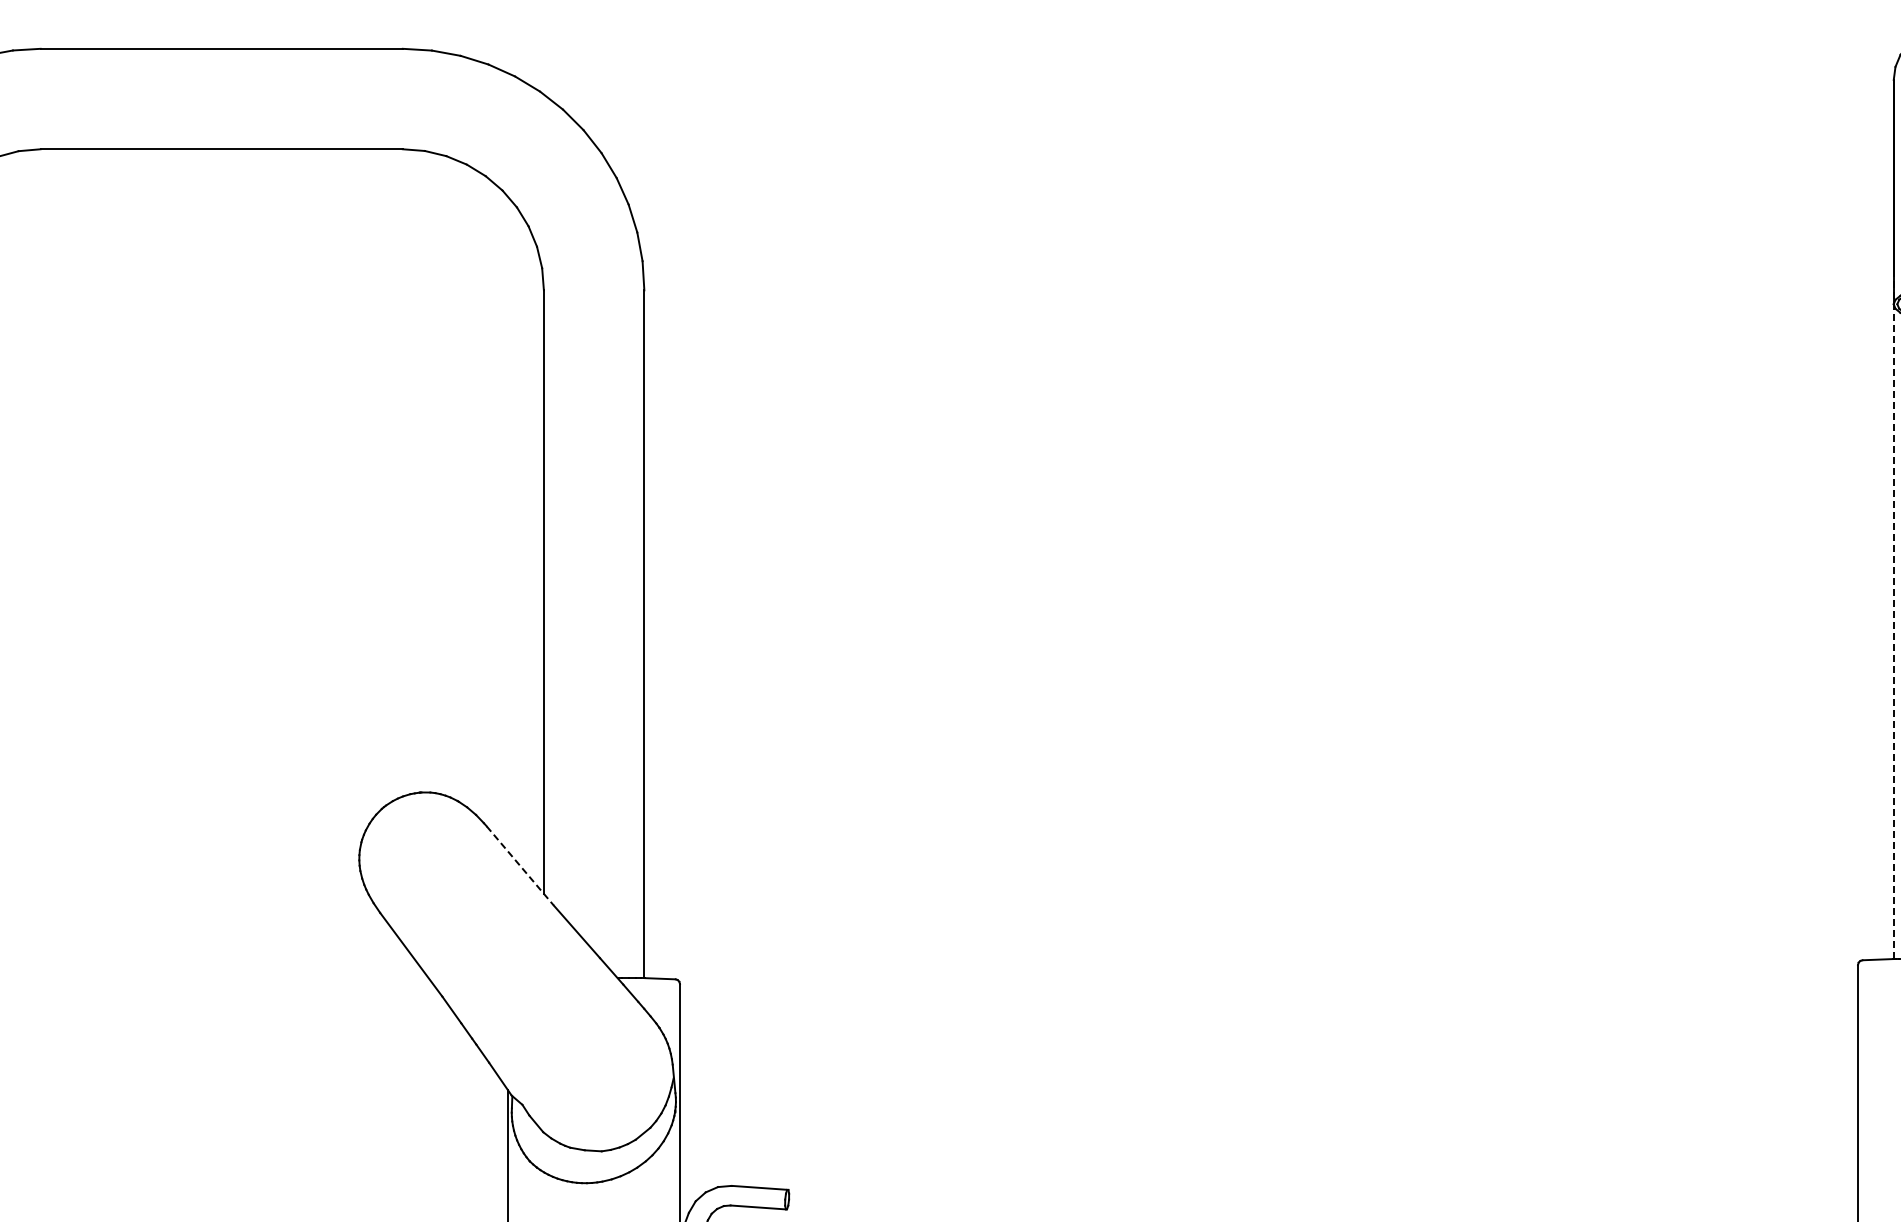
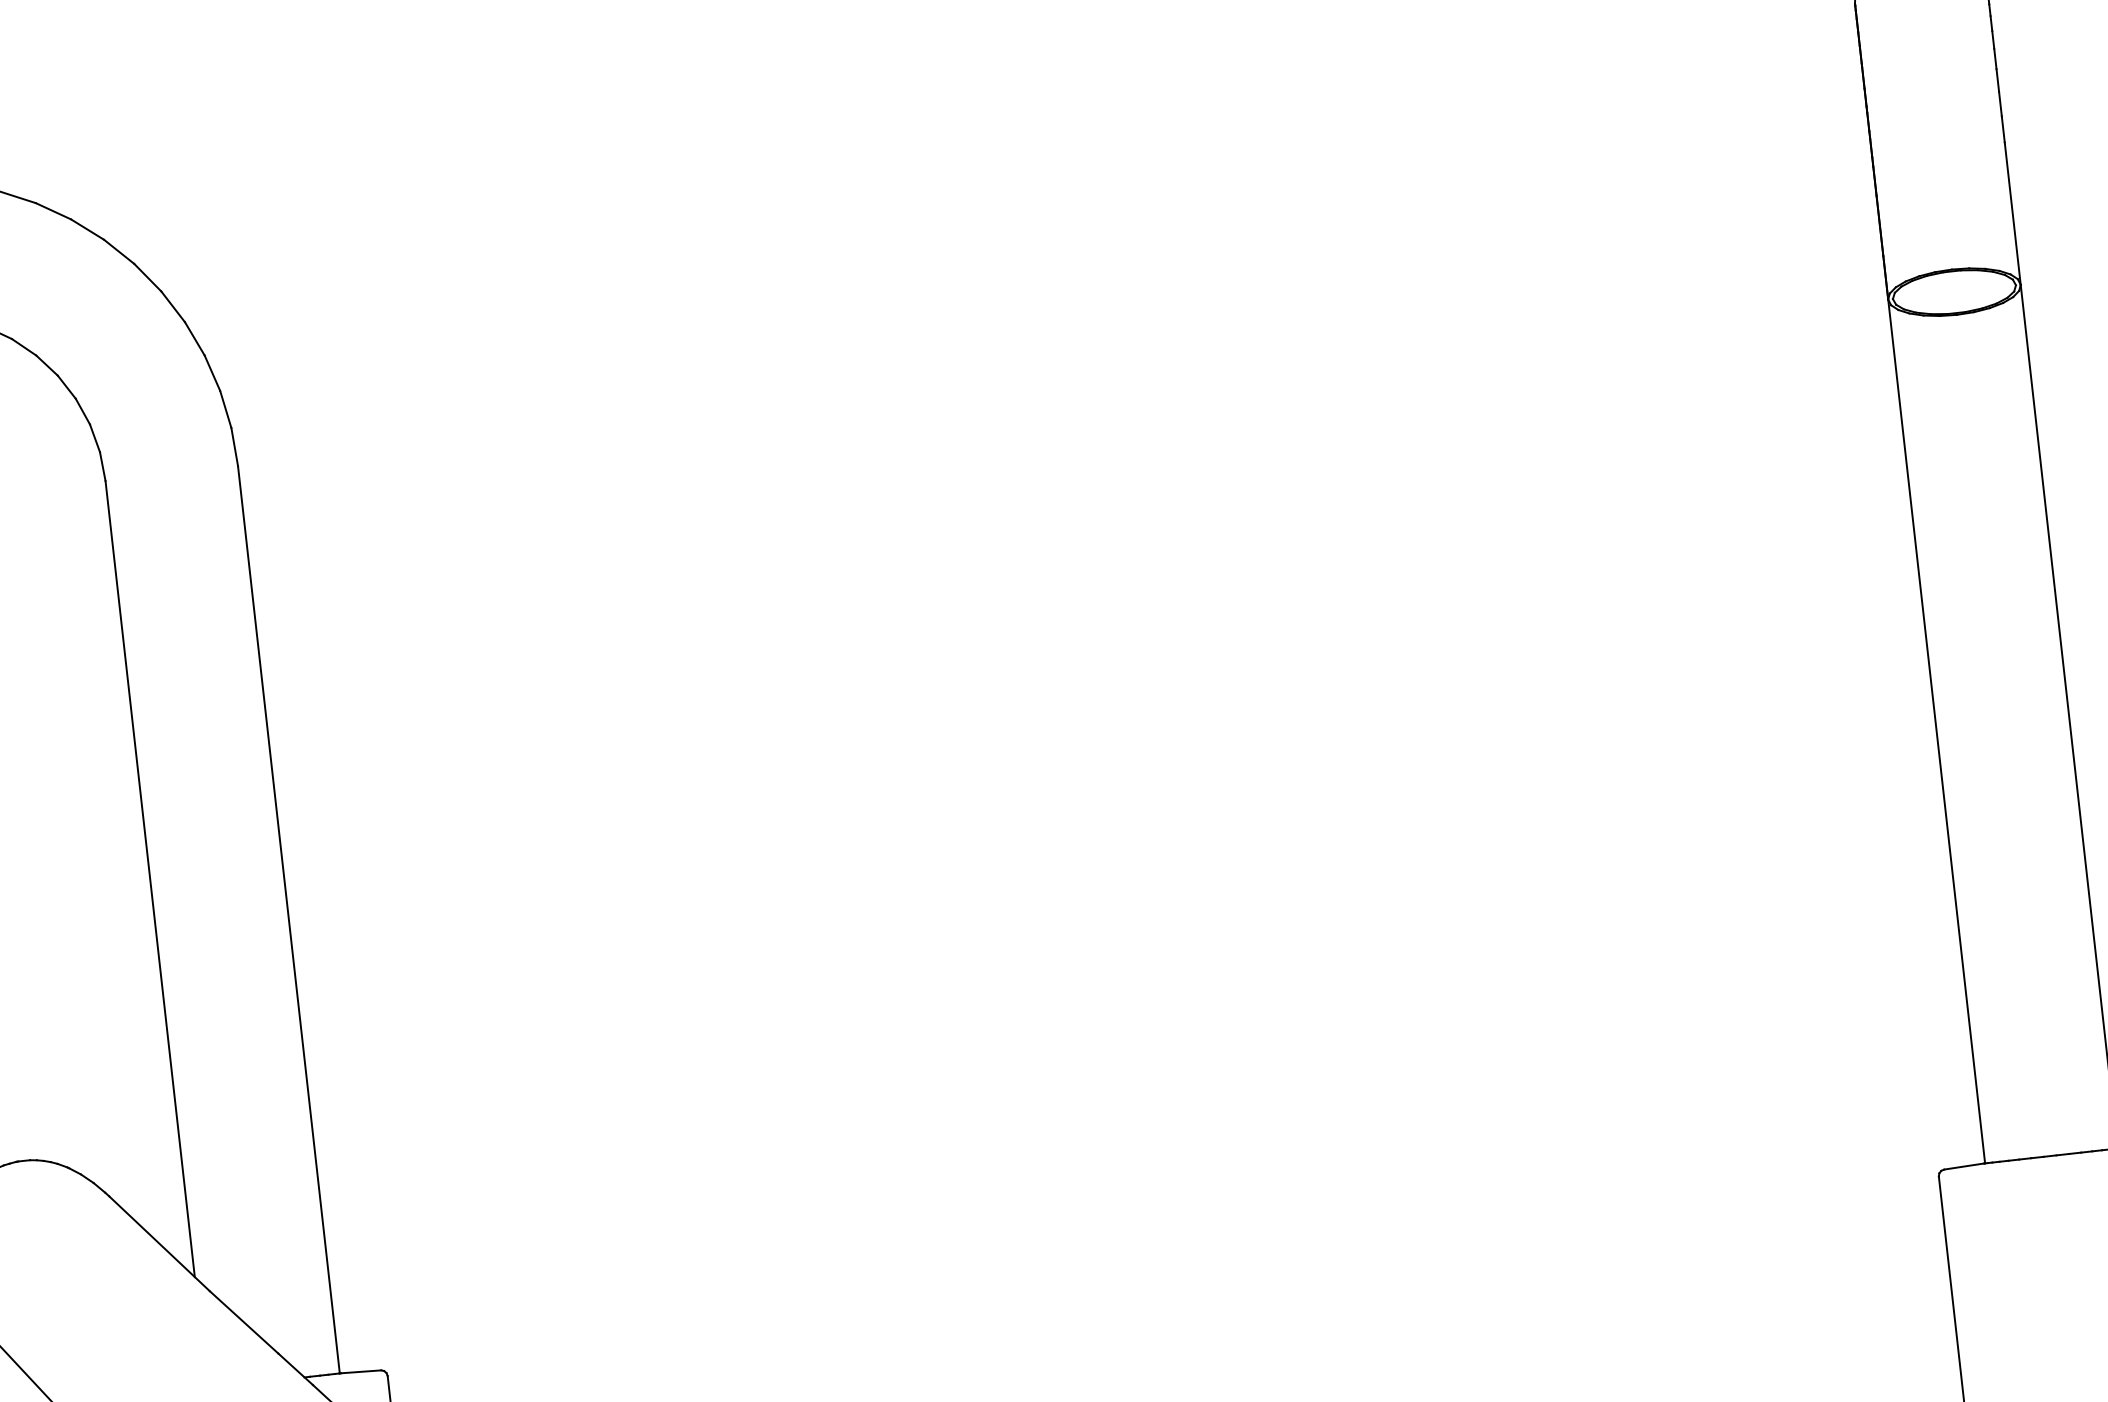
line: (1893, 615) -> (1933, 710), dashed -> solid
line: (520, 866) -> (159, 1244), dashed -> solid

